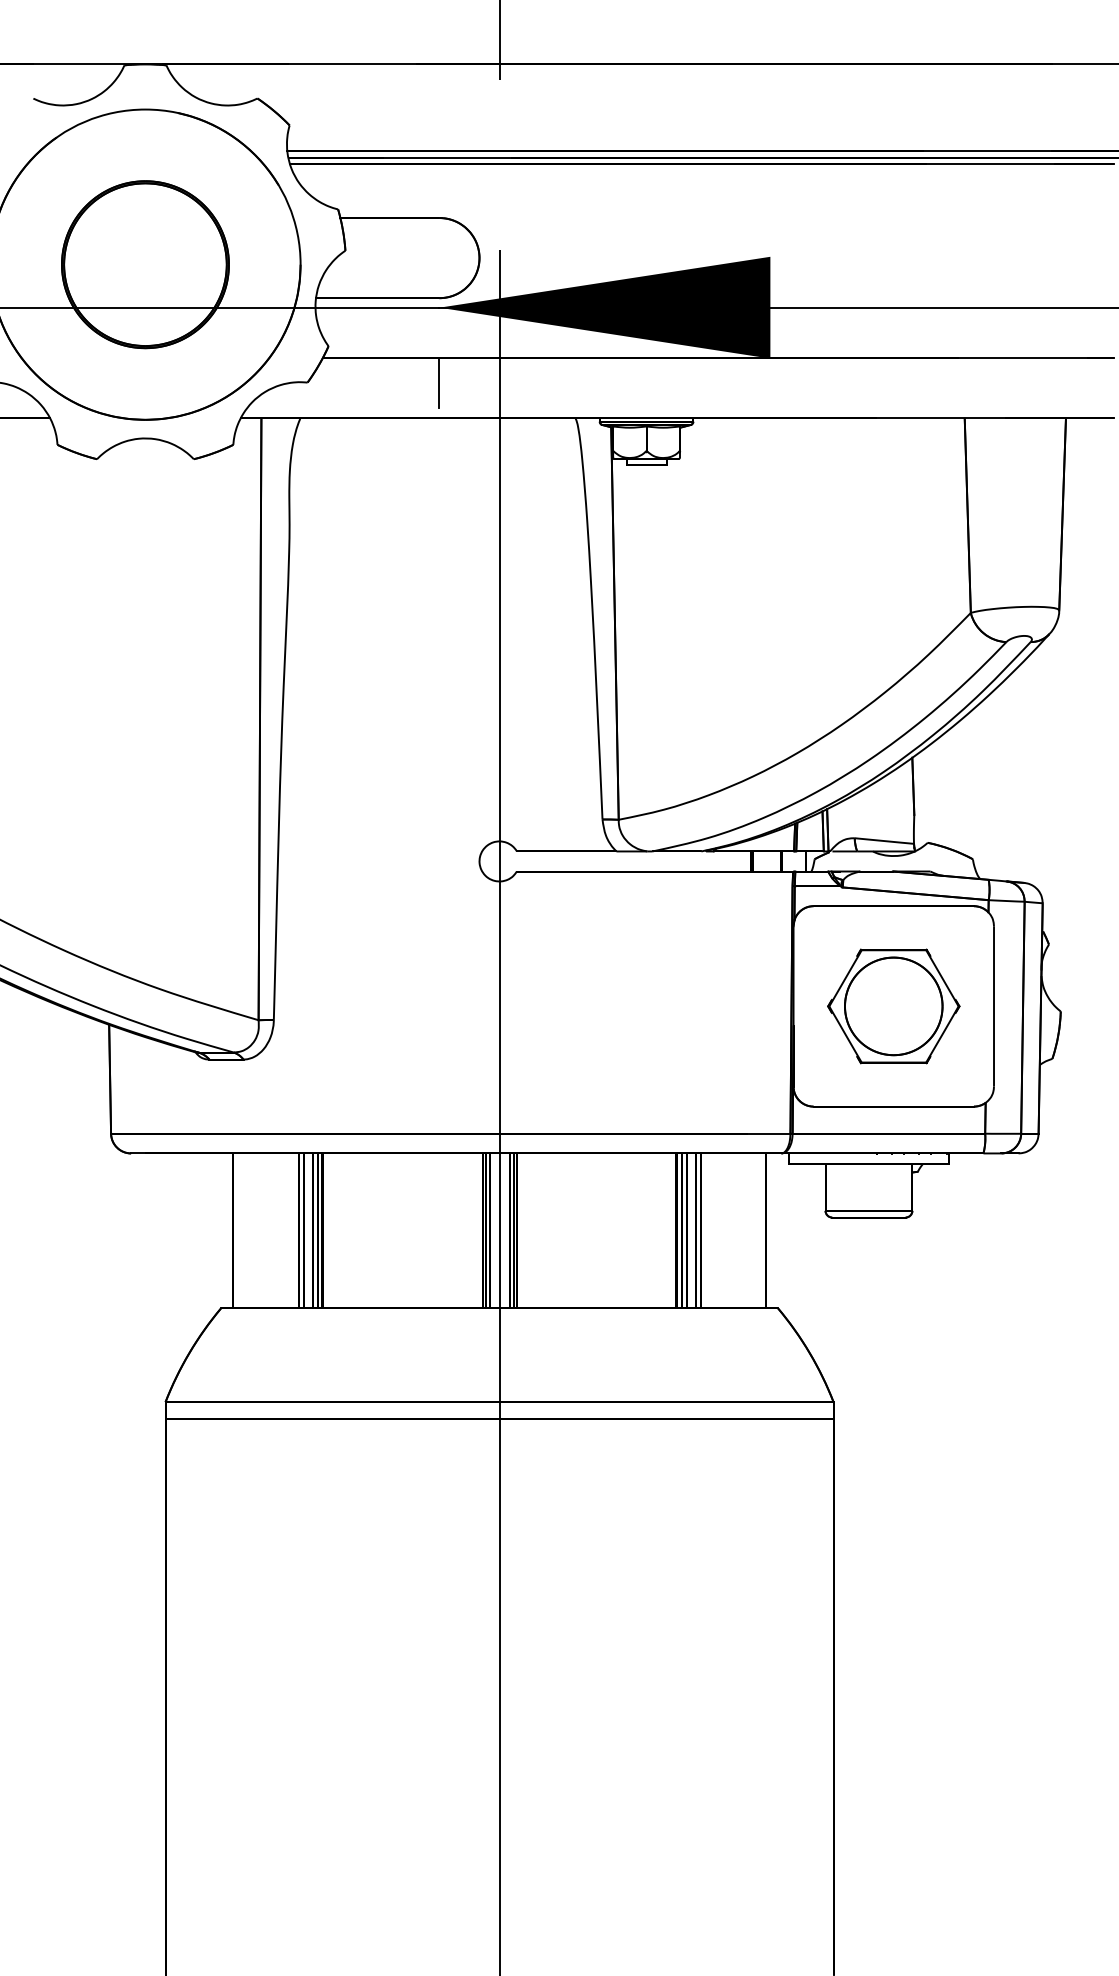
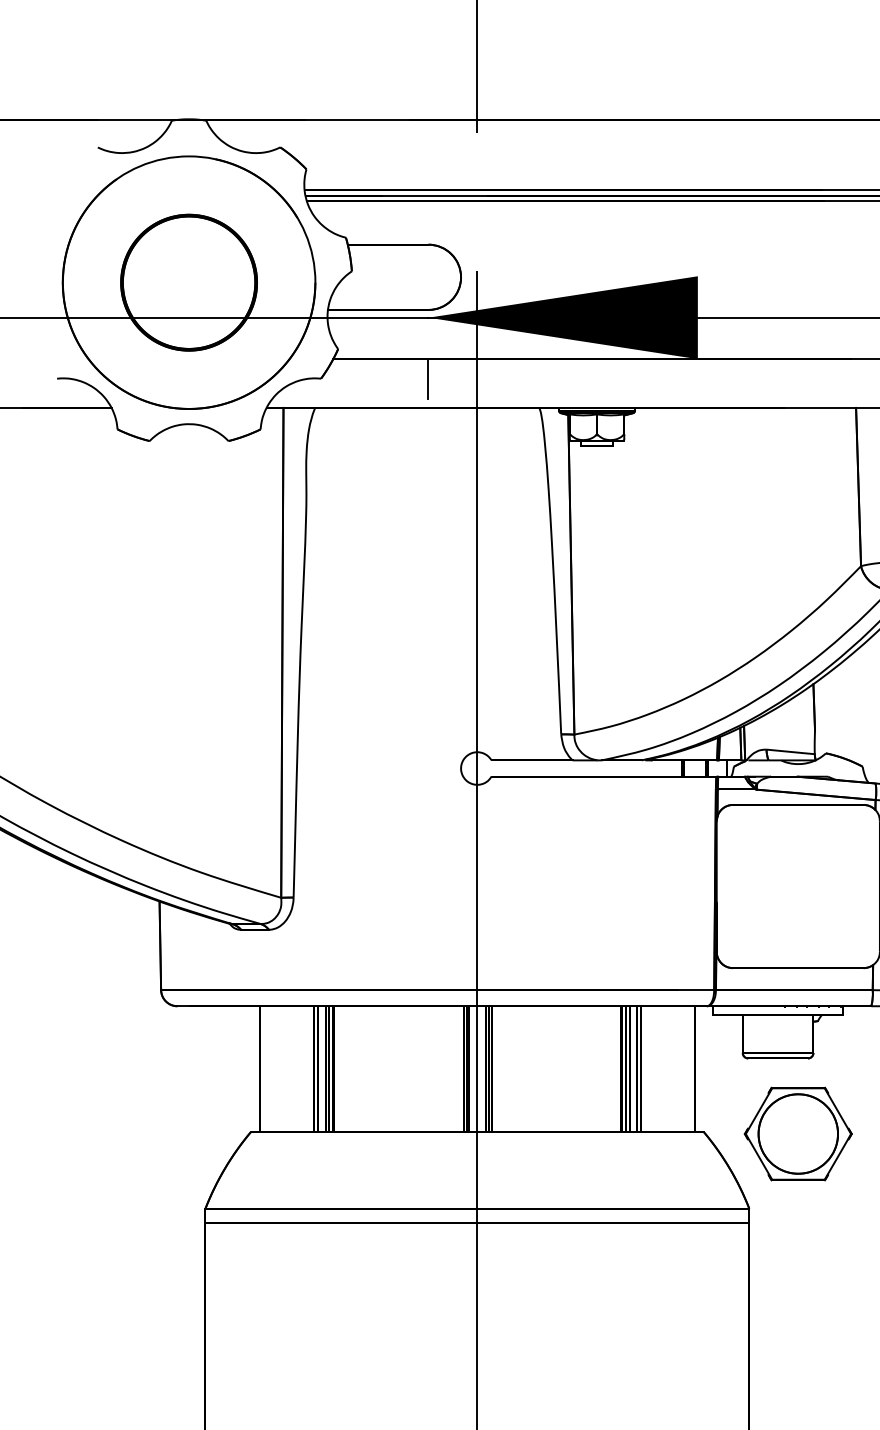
part: (893, 1006) -> (798, 1134), moved

